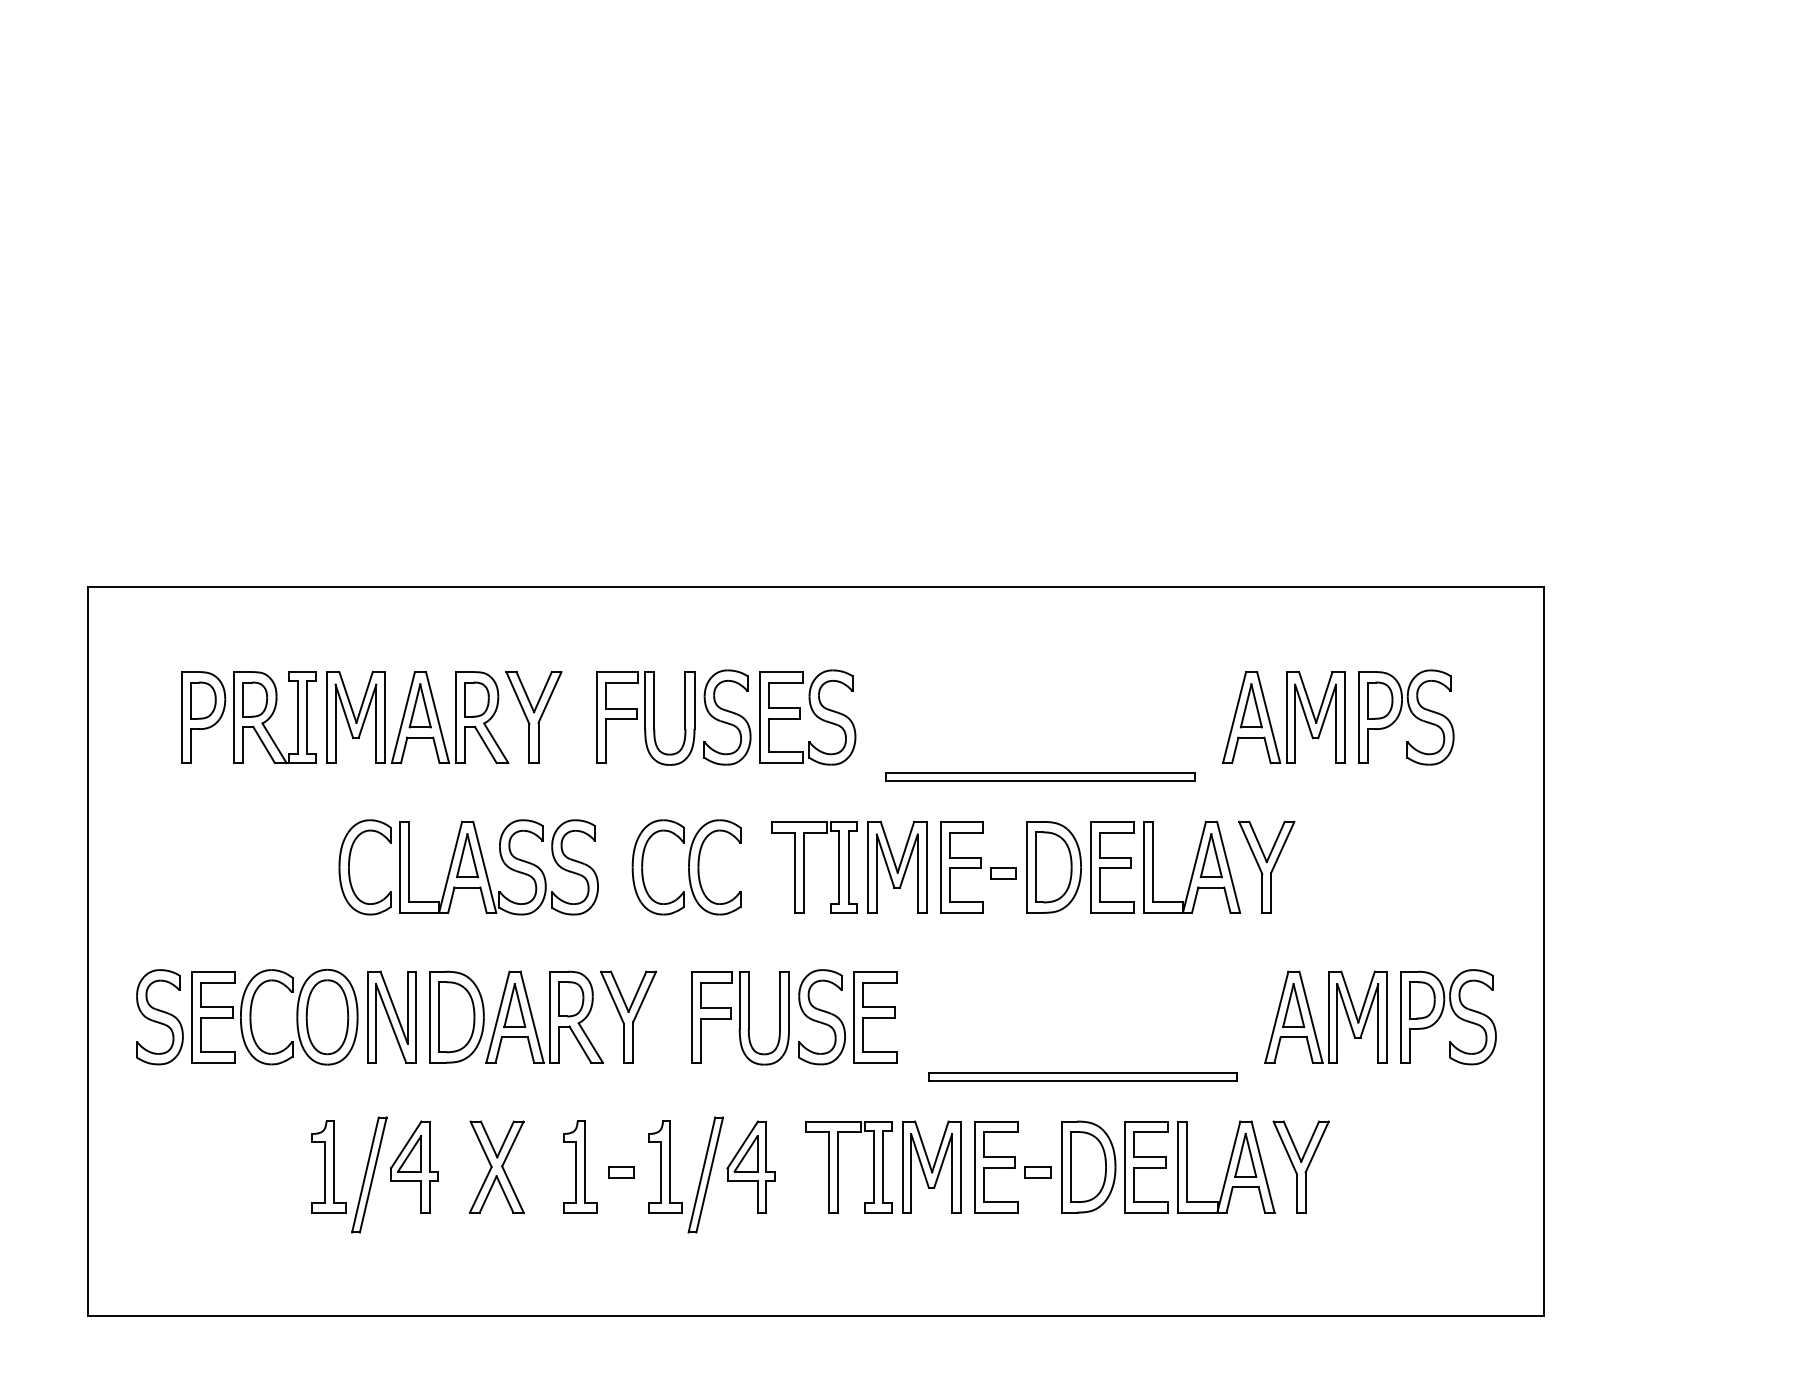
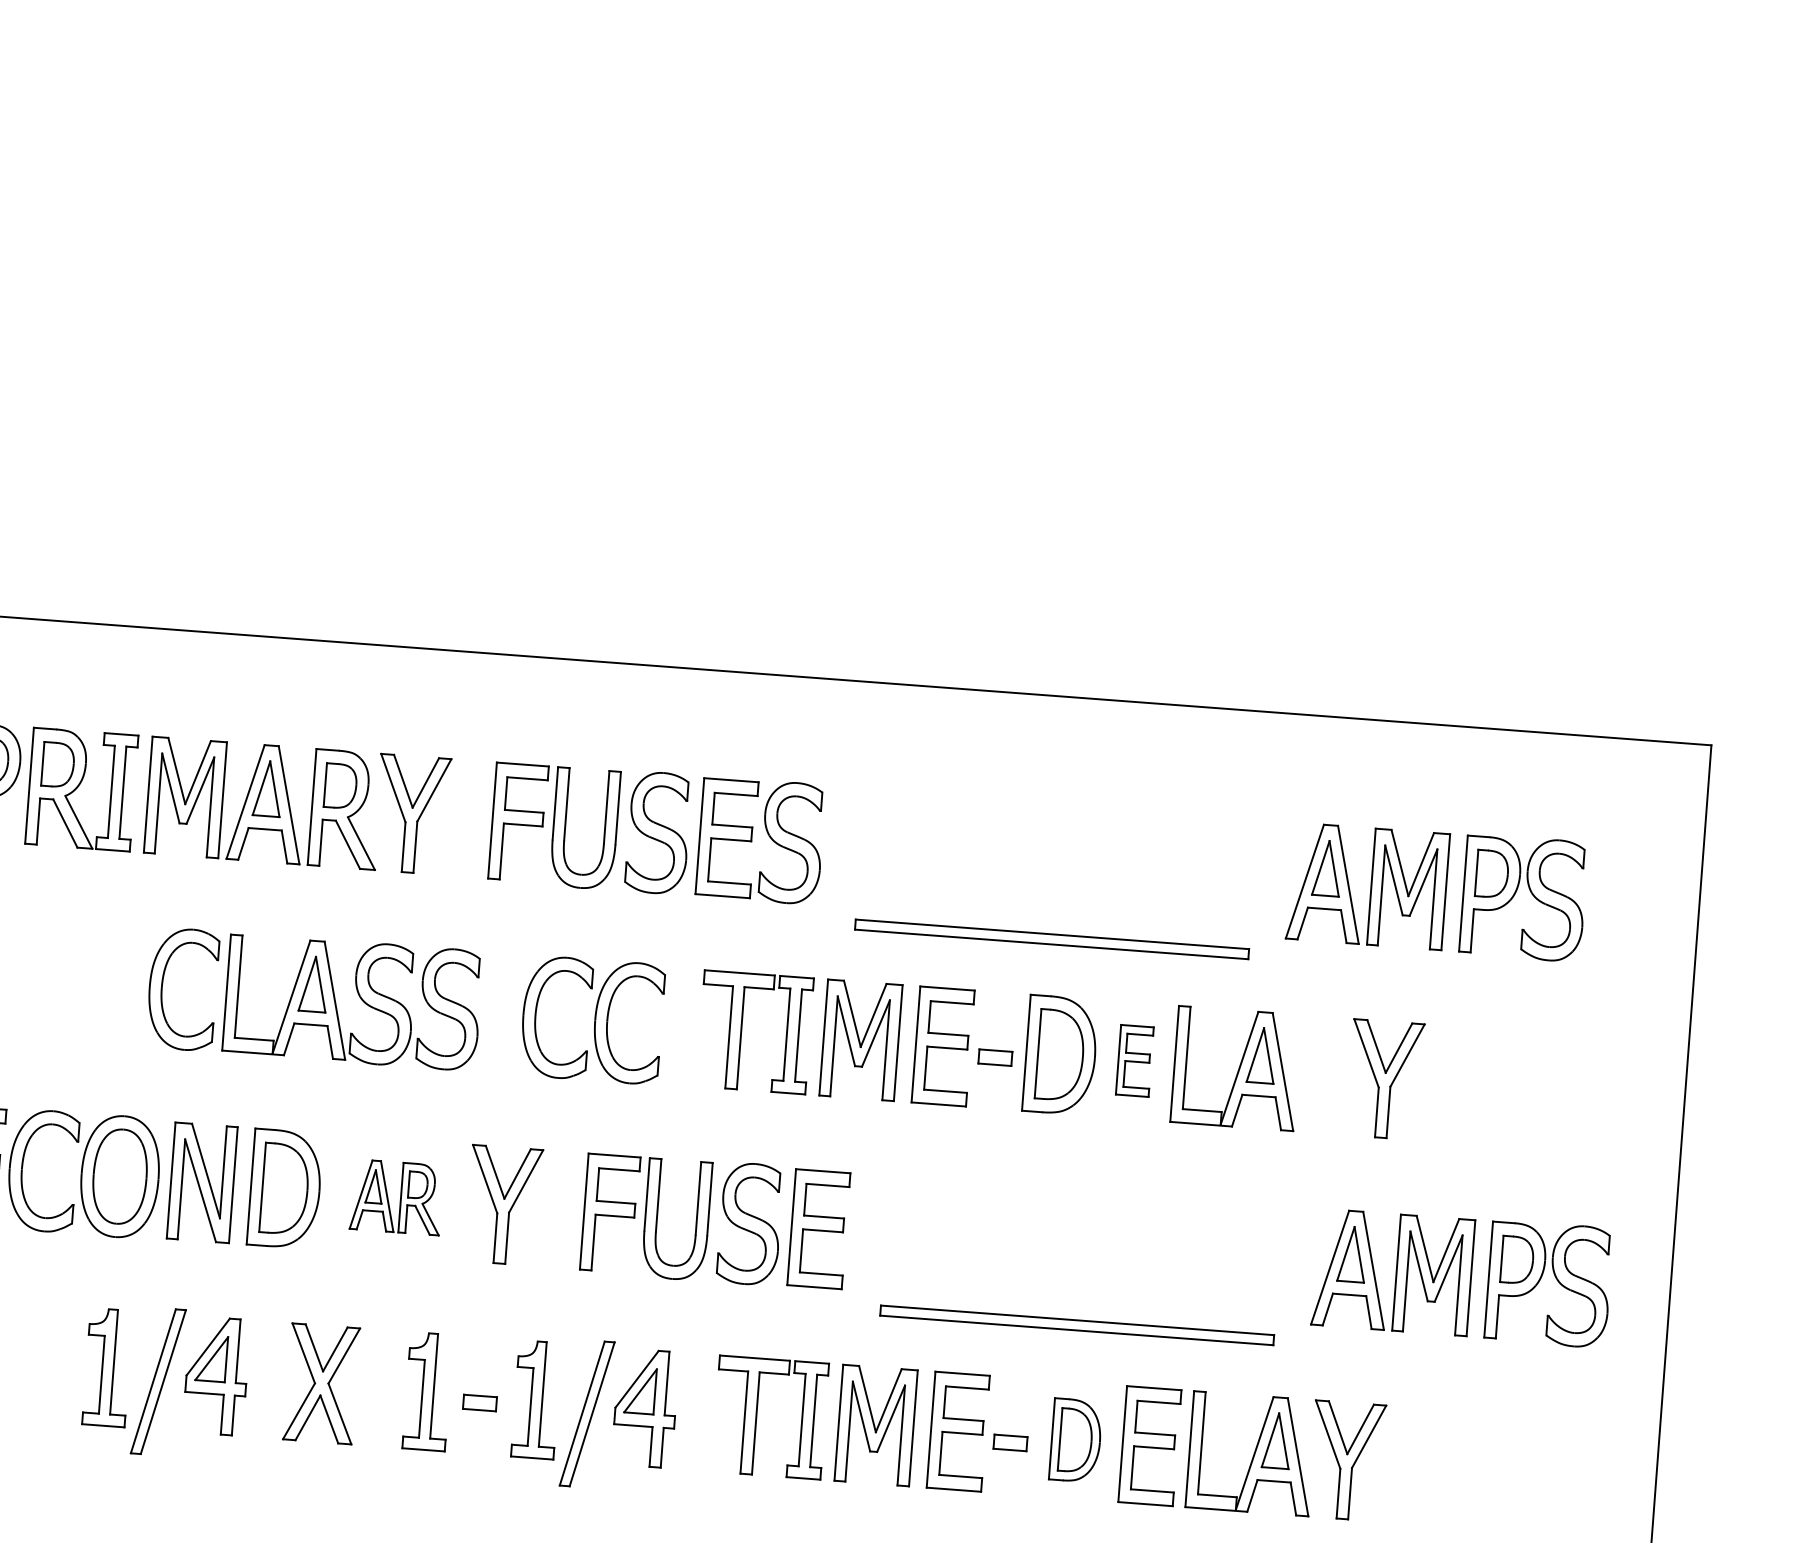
part: (1266, 866) -> (1384, 1078), moved
part: (1112, 867) -> (1134, 1061), size x0.6
part: (544, 1016) -> (396, 1196), size x0.6
part: (1088, 1166) -> (1075, 1439), size x0.7

